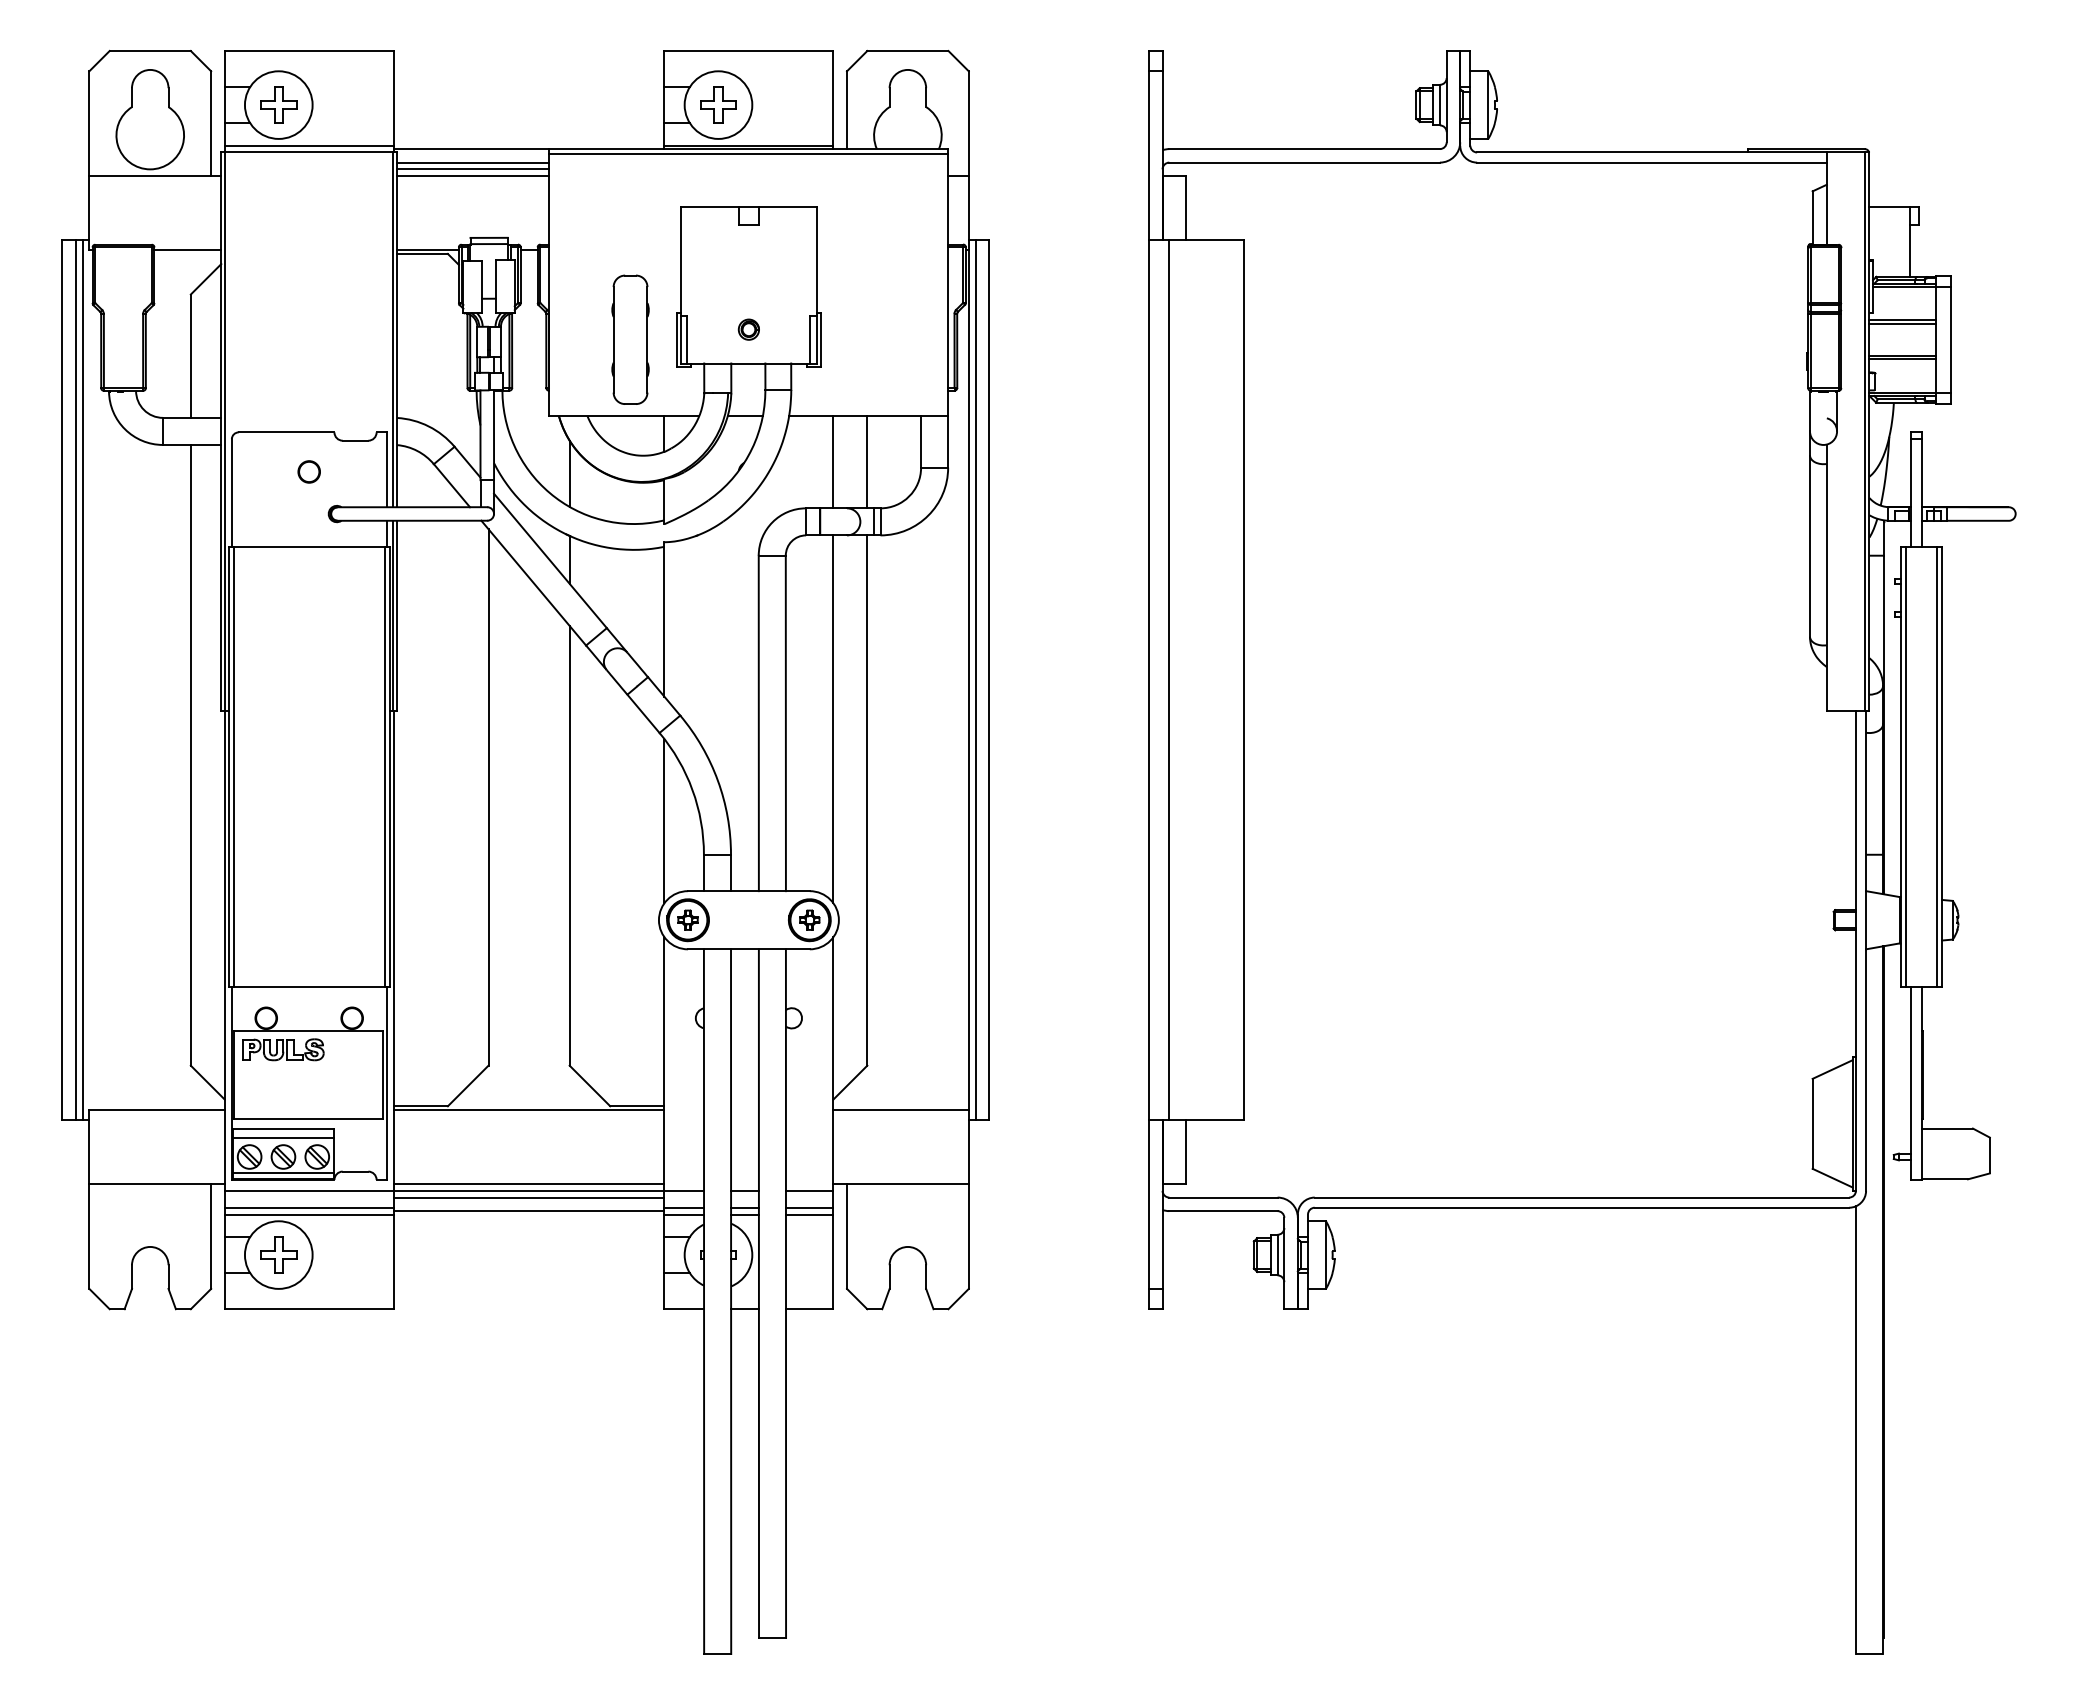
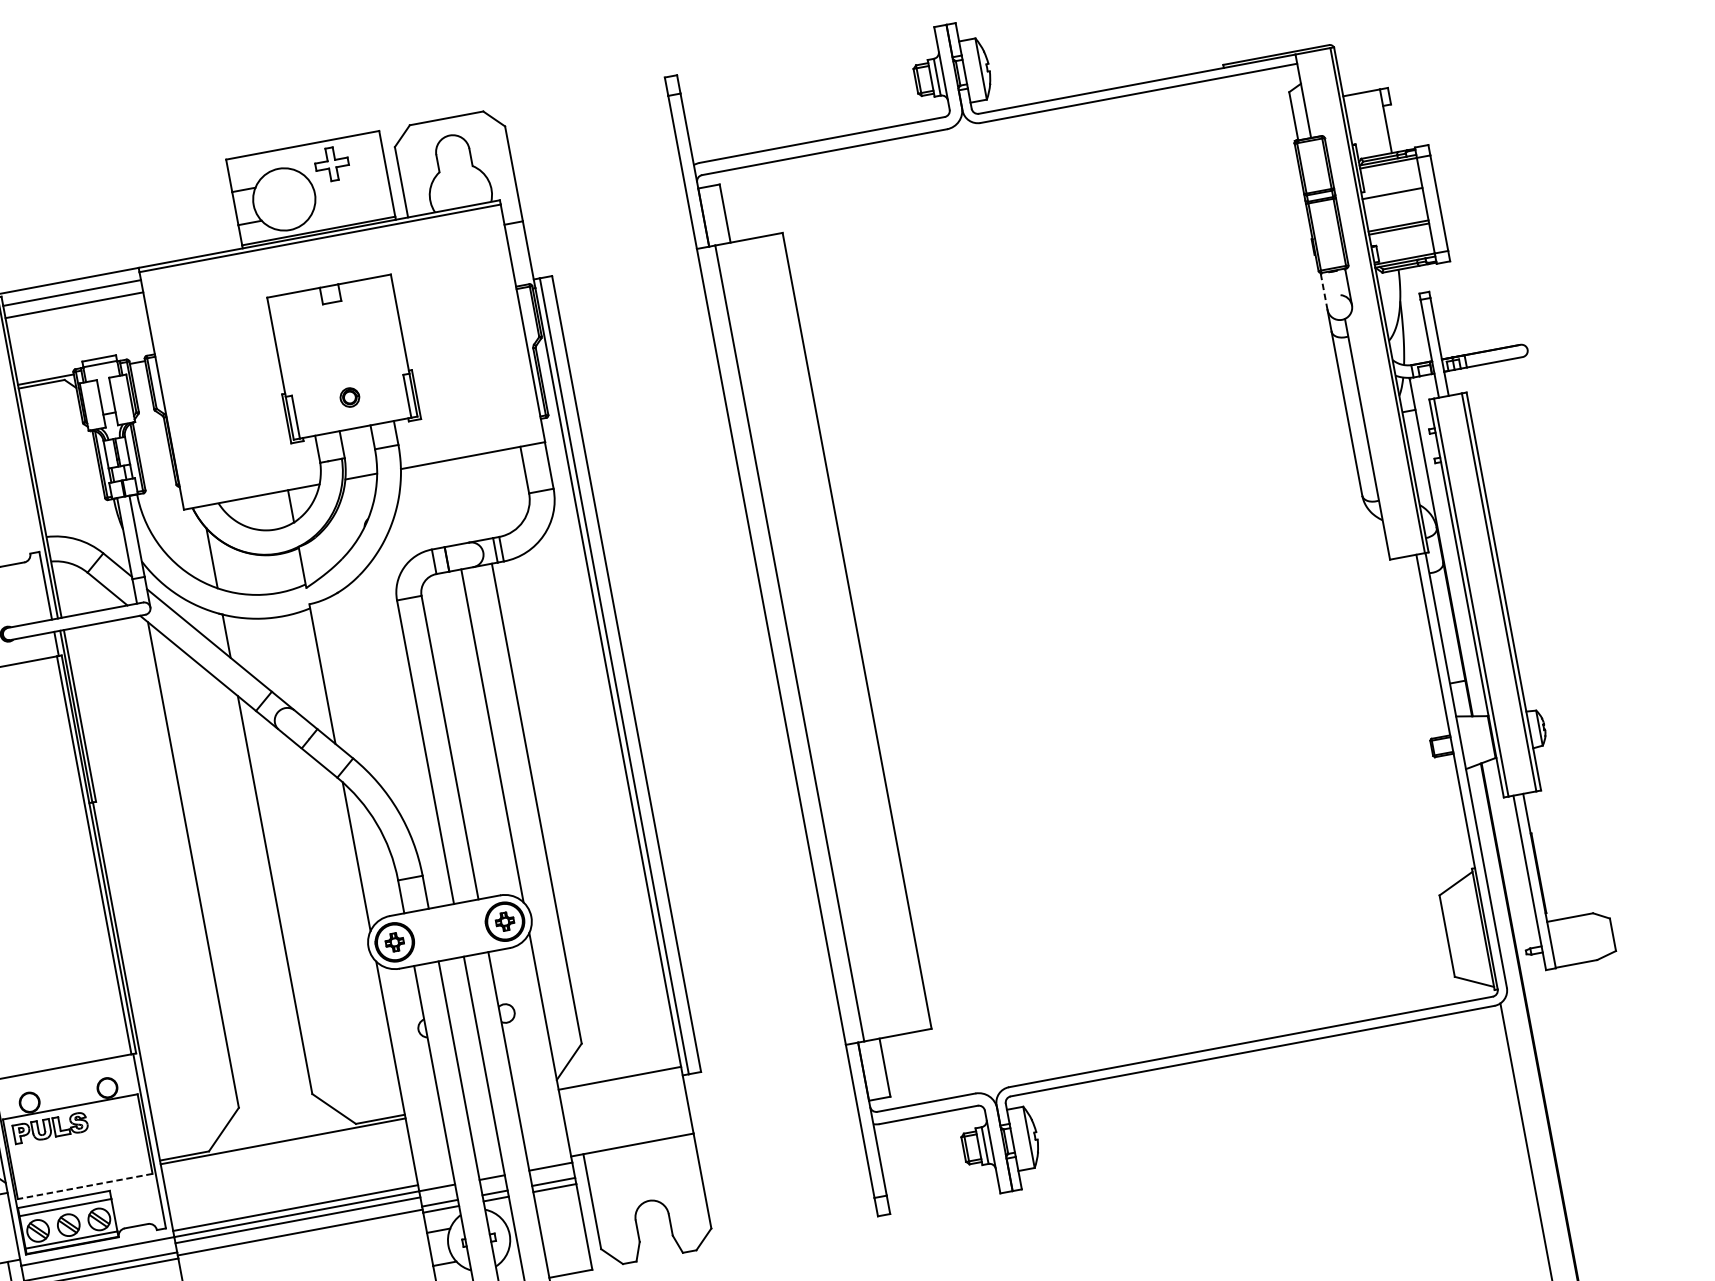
part: (718, 104) -> (331, 163), moved
line: (473, 169) -> (73, 299), removed
line: (1902, 323) -> (1392, 196), removed
part: (630, 339) -> (244, 426), removed
line: (1810, 411) -> (1324, 291), solid -> dashed
line: (833, 462) -> (448, 503), removed
line: (867, 462) -> (479, 497), removed
line: (308, 1118) -> (84, 1186), solid -> dashed

